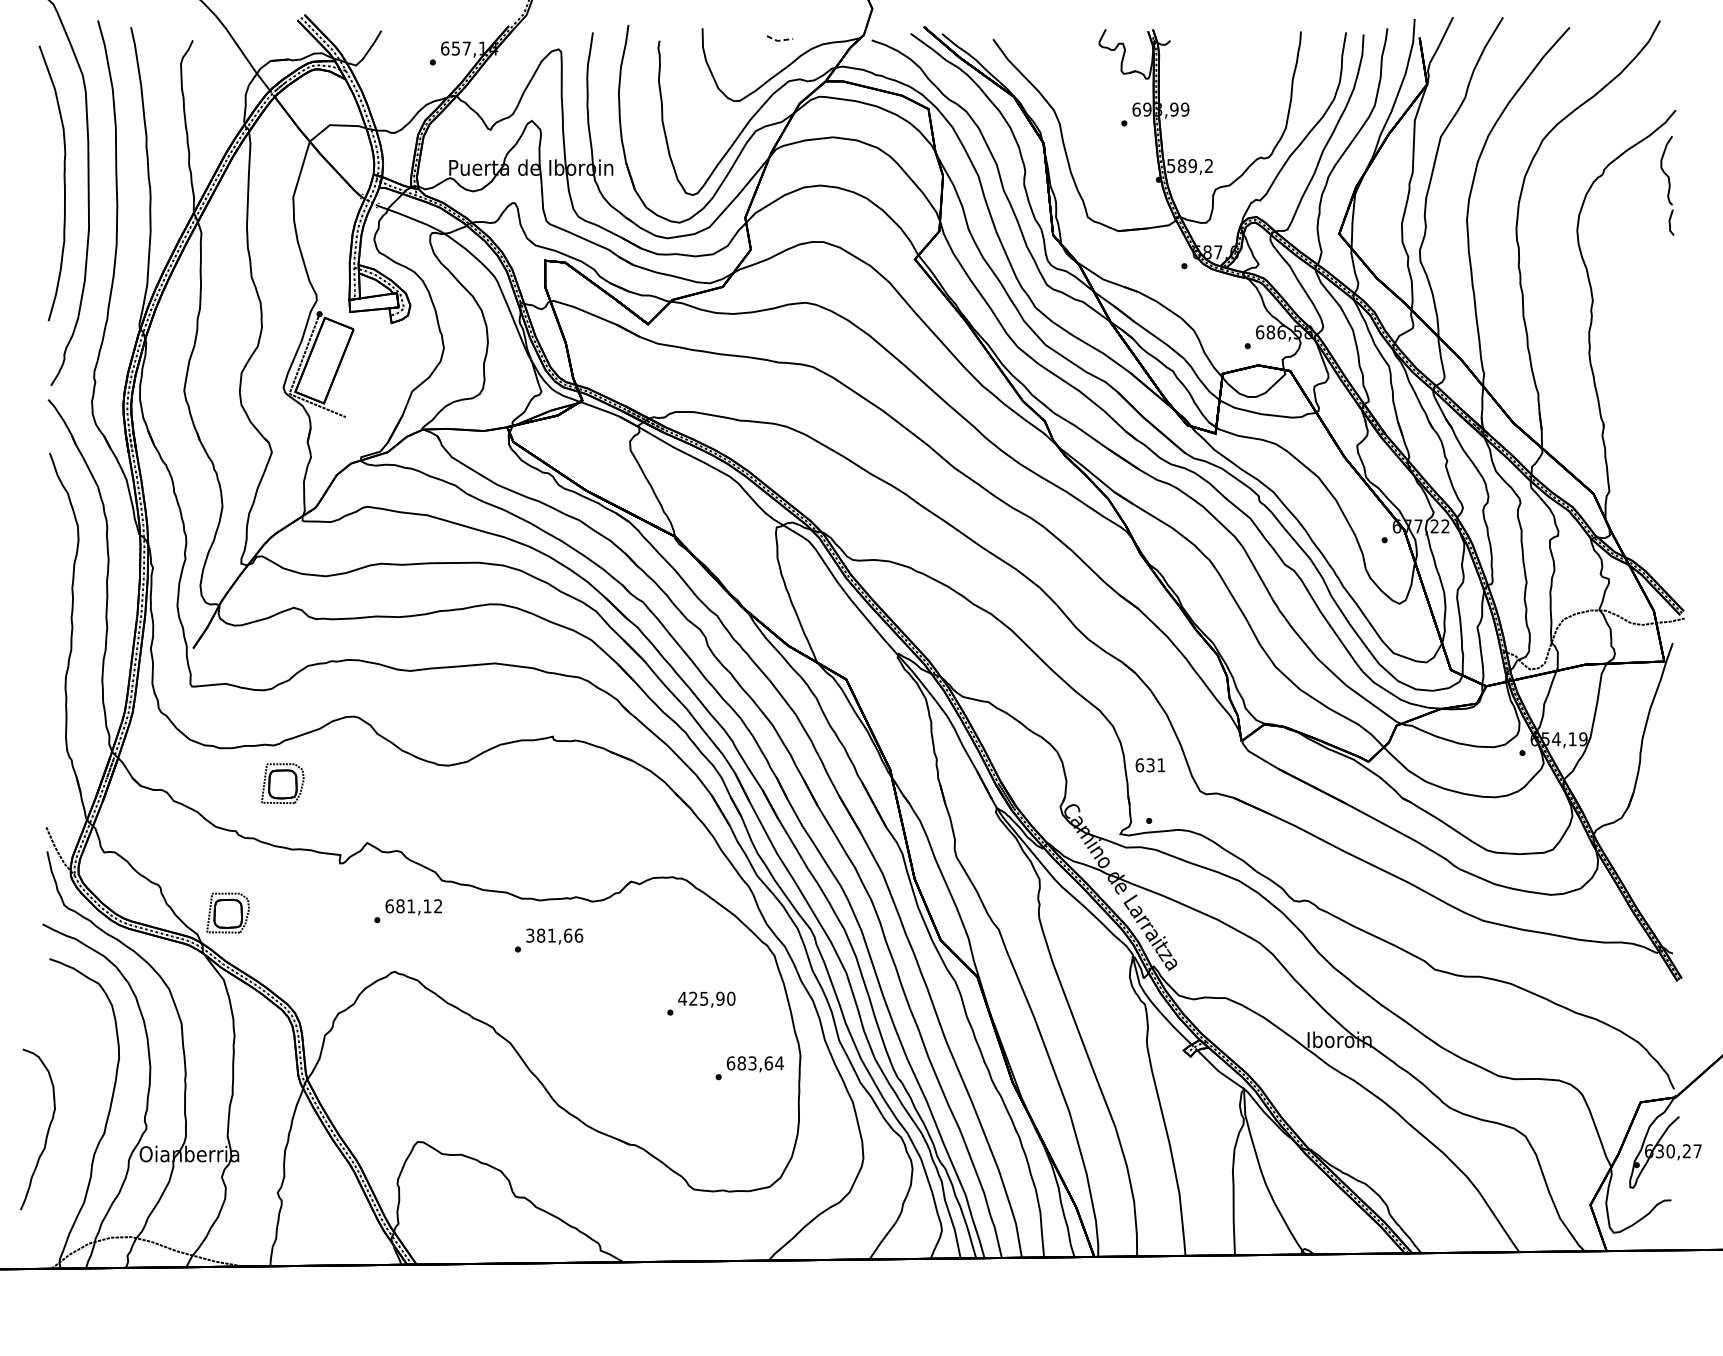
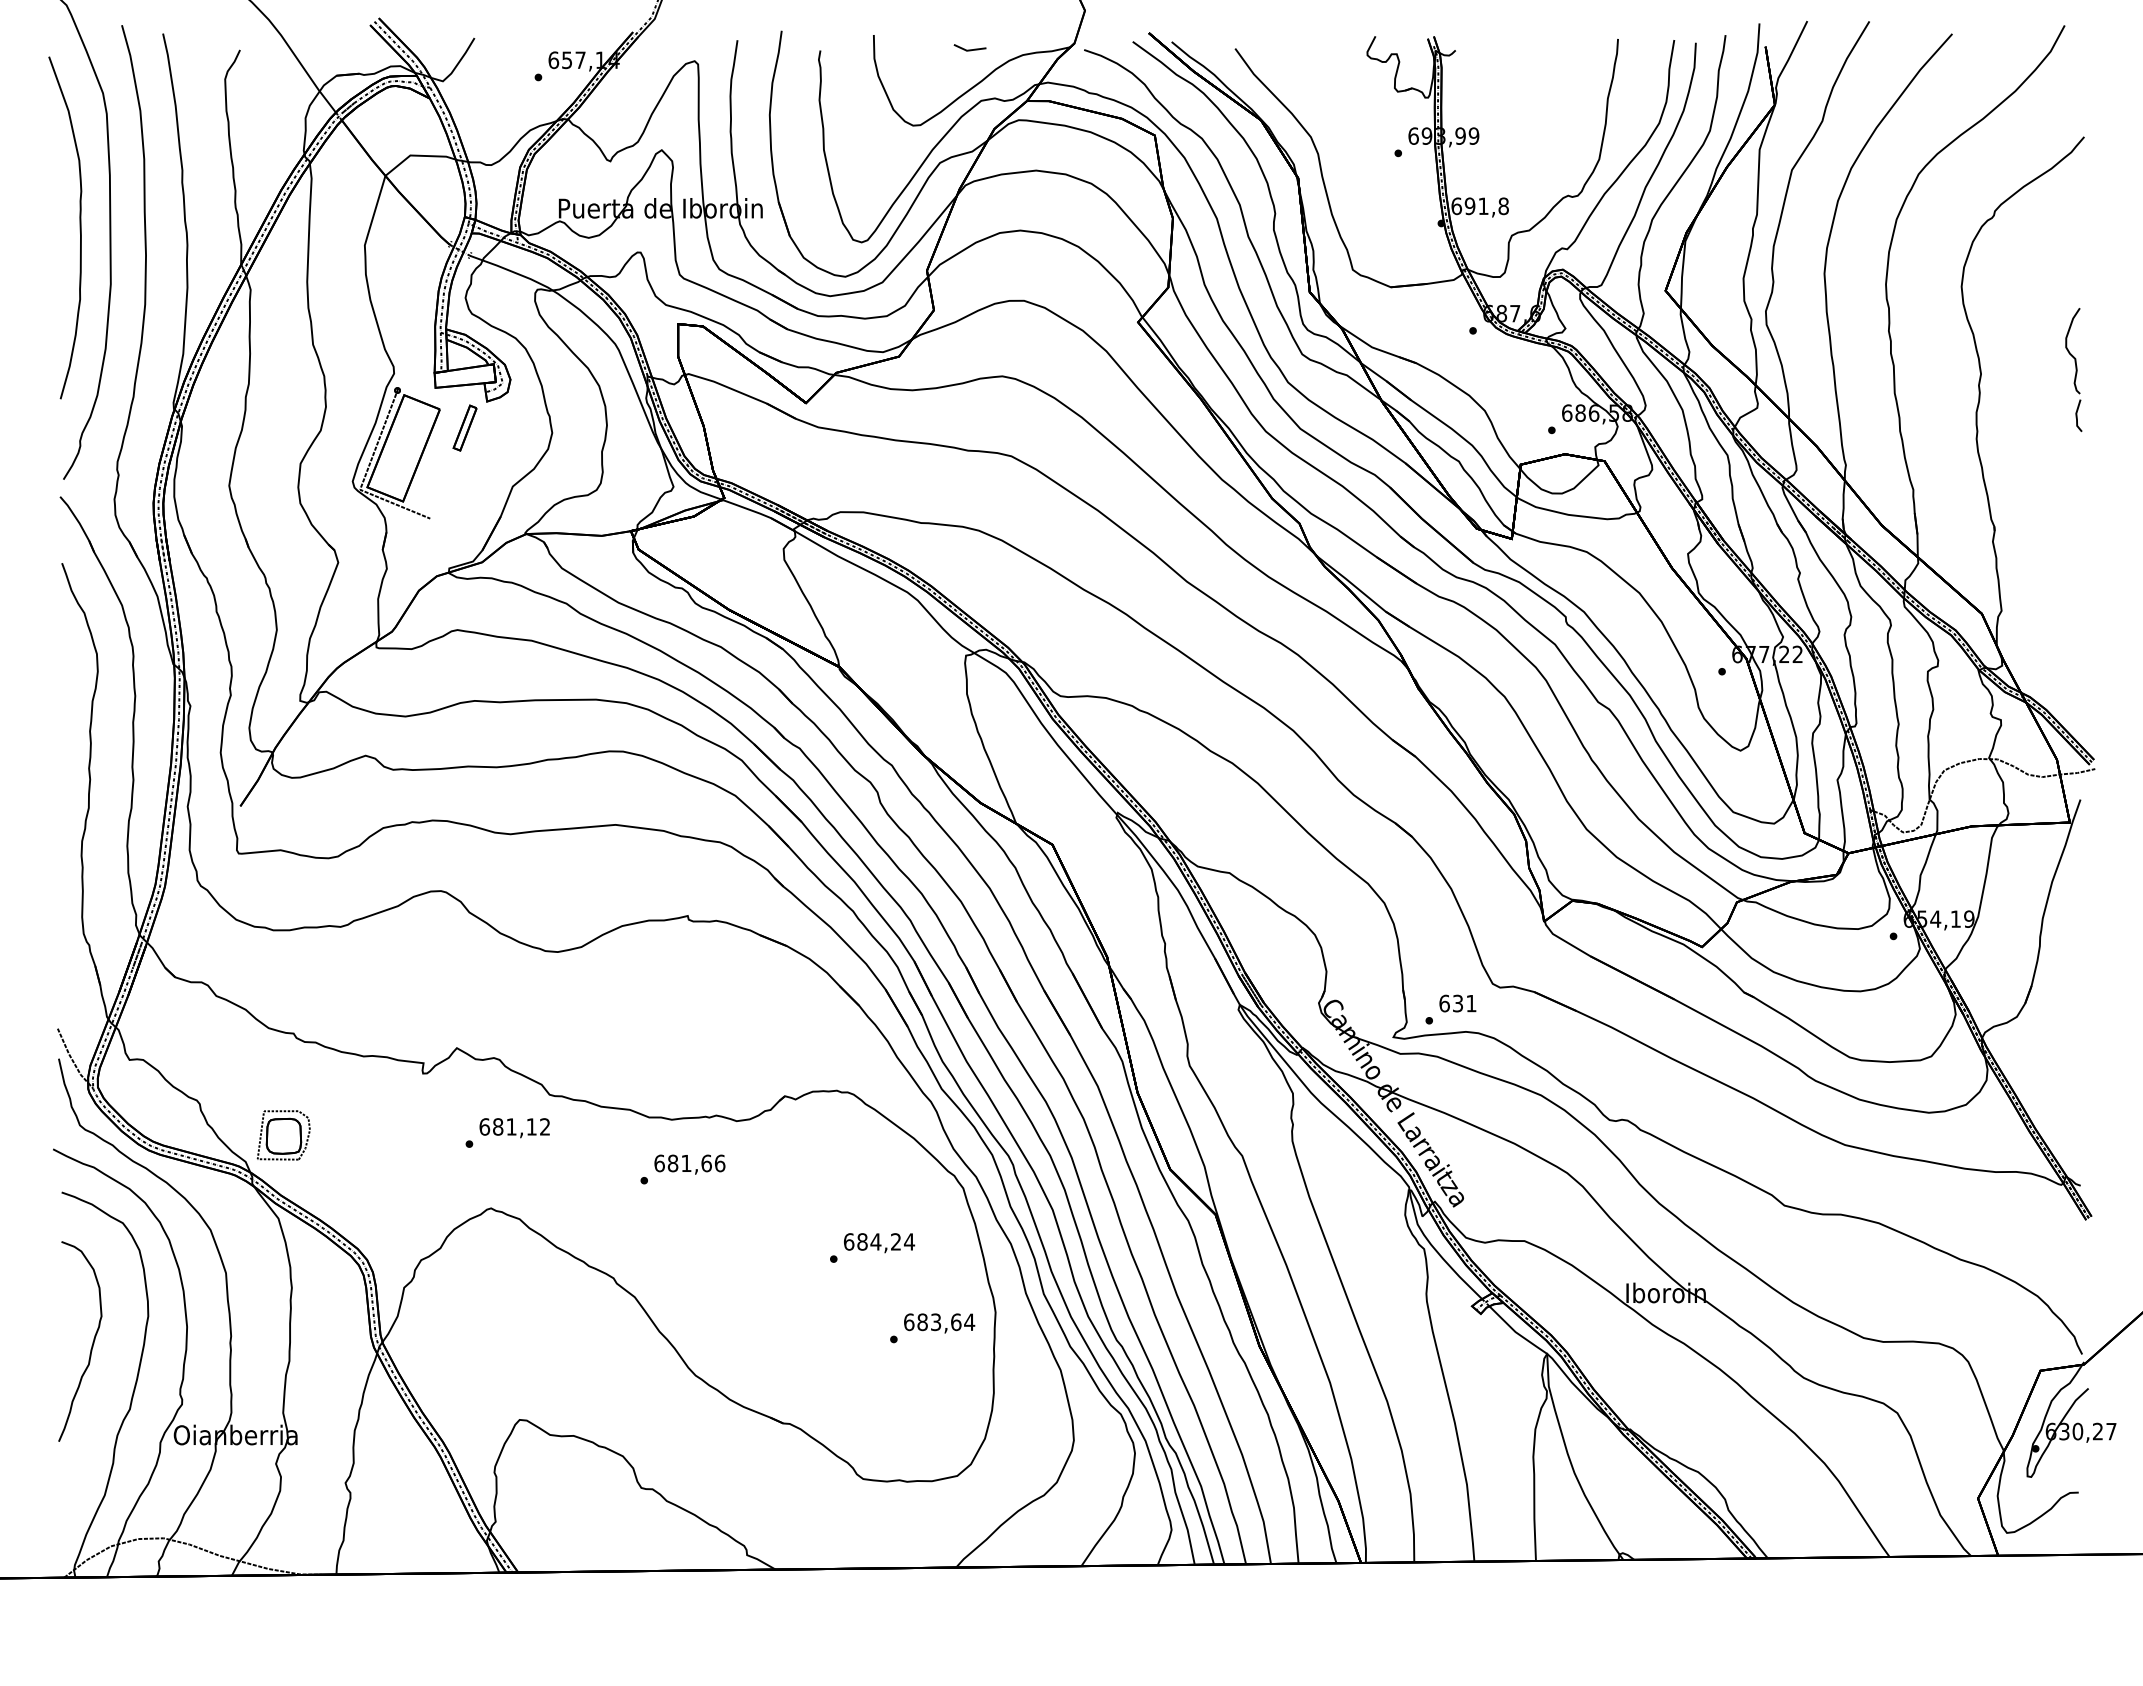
line: (778, 40) -> (968, 50), dashed -> solid
text: (1189, 166) -> (1479, 206), 589,2 -> 691,8
part: (1667, 185) -> (2073, 369), moved
part: (373, 343) -> (464, 427), added
text: (1150, 765) -> (1457, 1003), moved
part: (282, 783) -> (351, 974), removed
text: (530, 935) -> (659, 1163), 381,66 -> 681,66
text: (707, 998) -> (879, 1241), 425,90 -> 684,24
curve: (46, 1132) -> (91, 1345), moved

